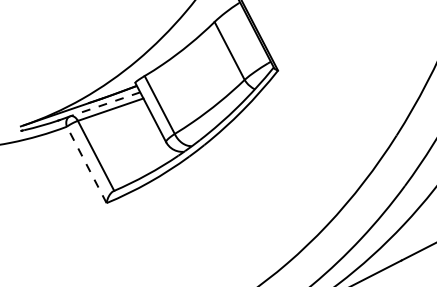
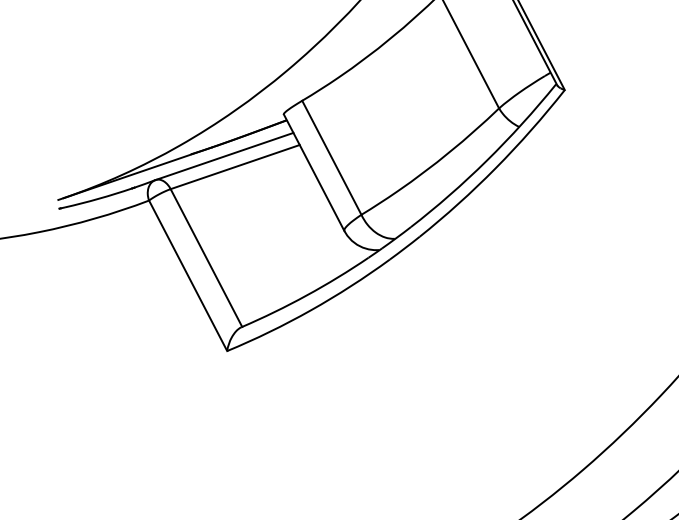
line: (104, 104) -> (223, 156), dashed -> solid
line: (86, 164) -> (187, 274), dashed -> solid

